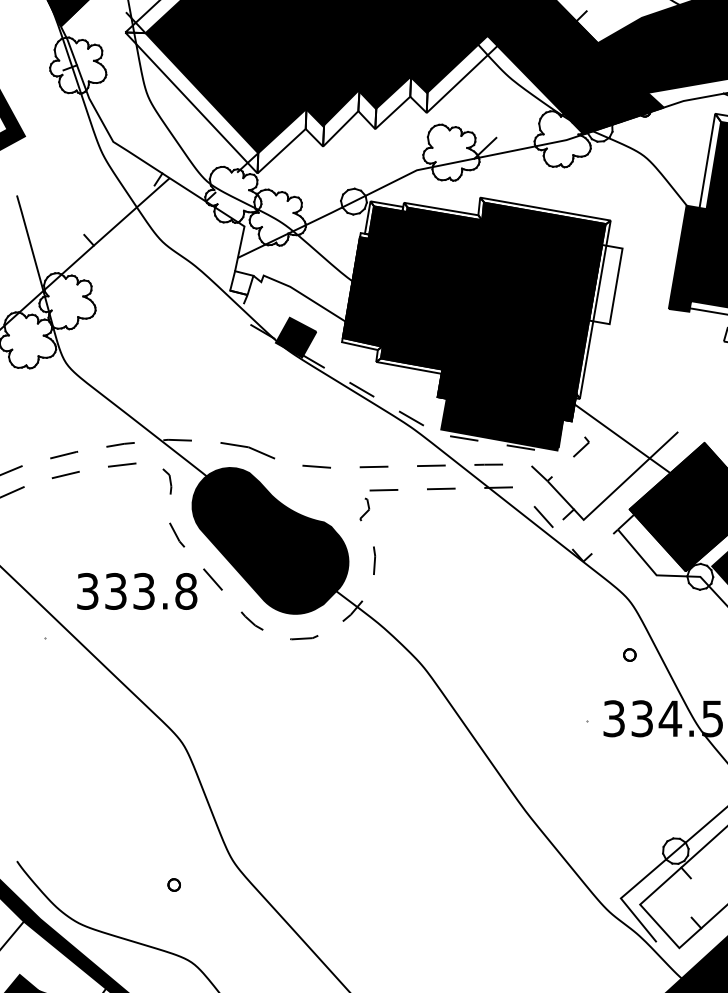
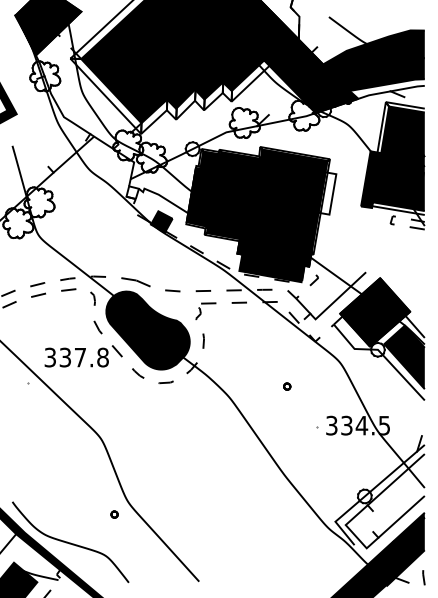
text: (144, 591) -> (80, 357), 333.8 -> 337.8
part: (630, 654) -> (287, 386), moved
part: (174, 884) -> (114, 514), moved

